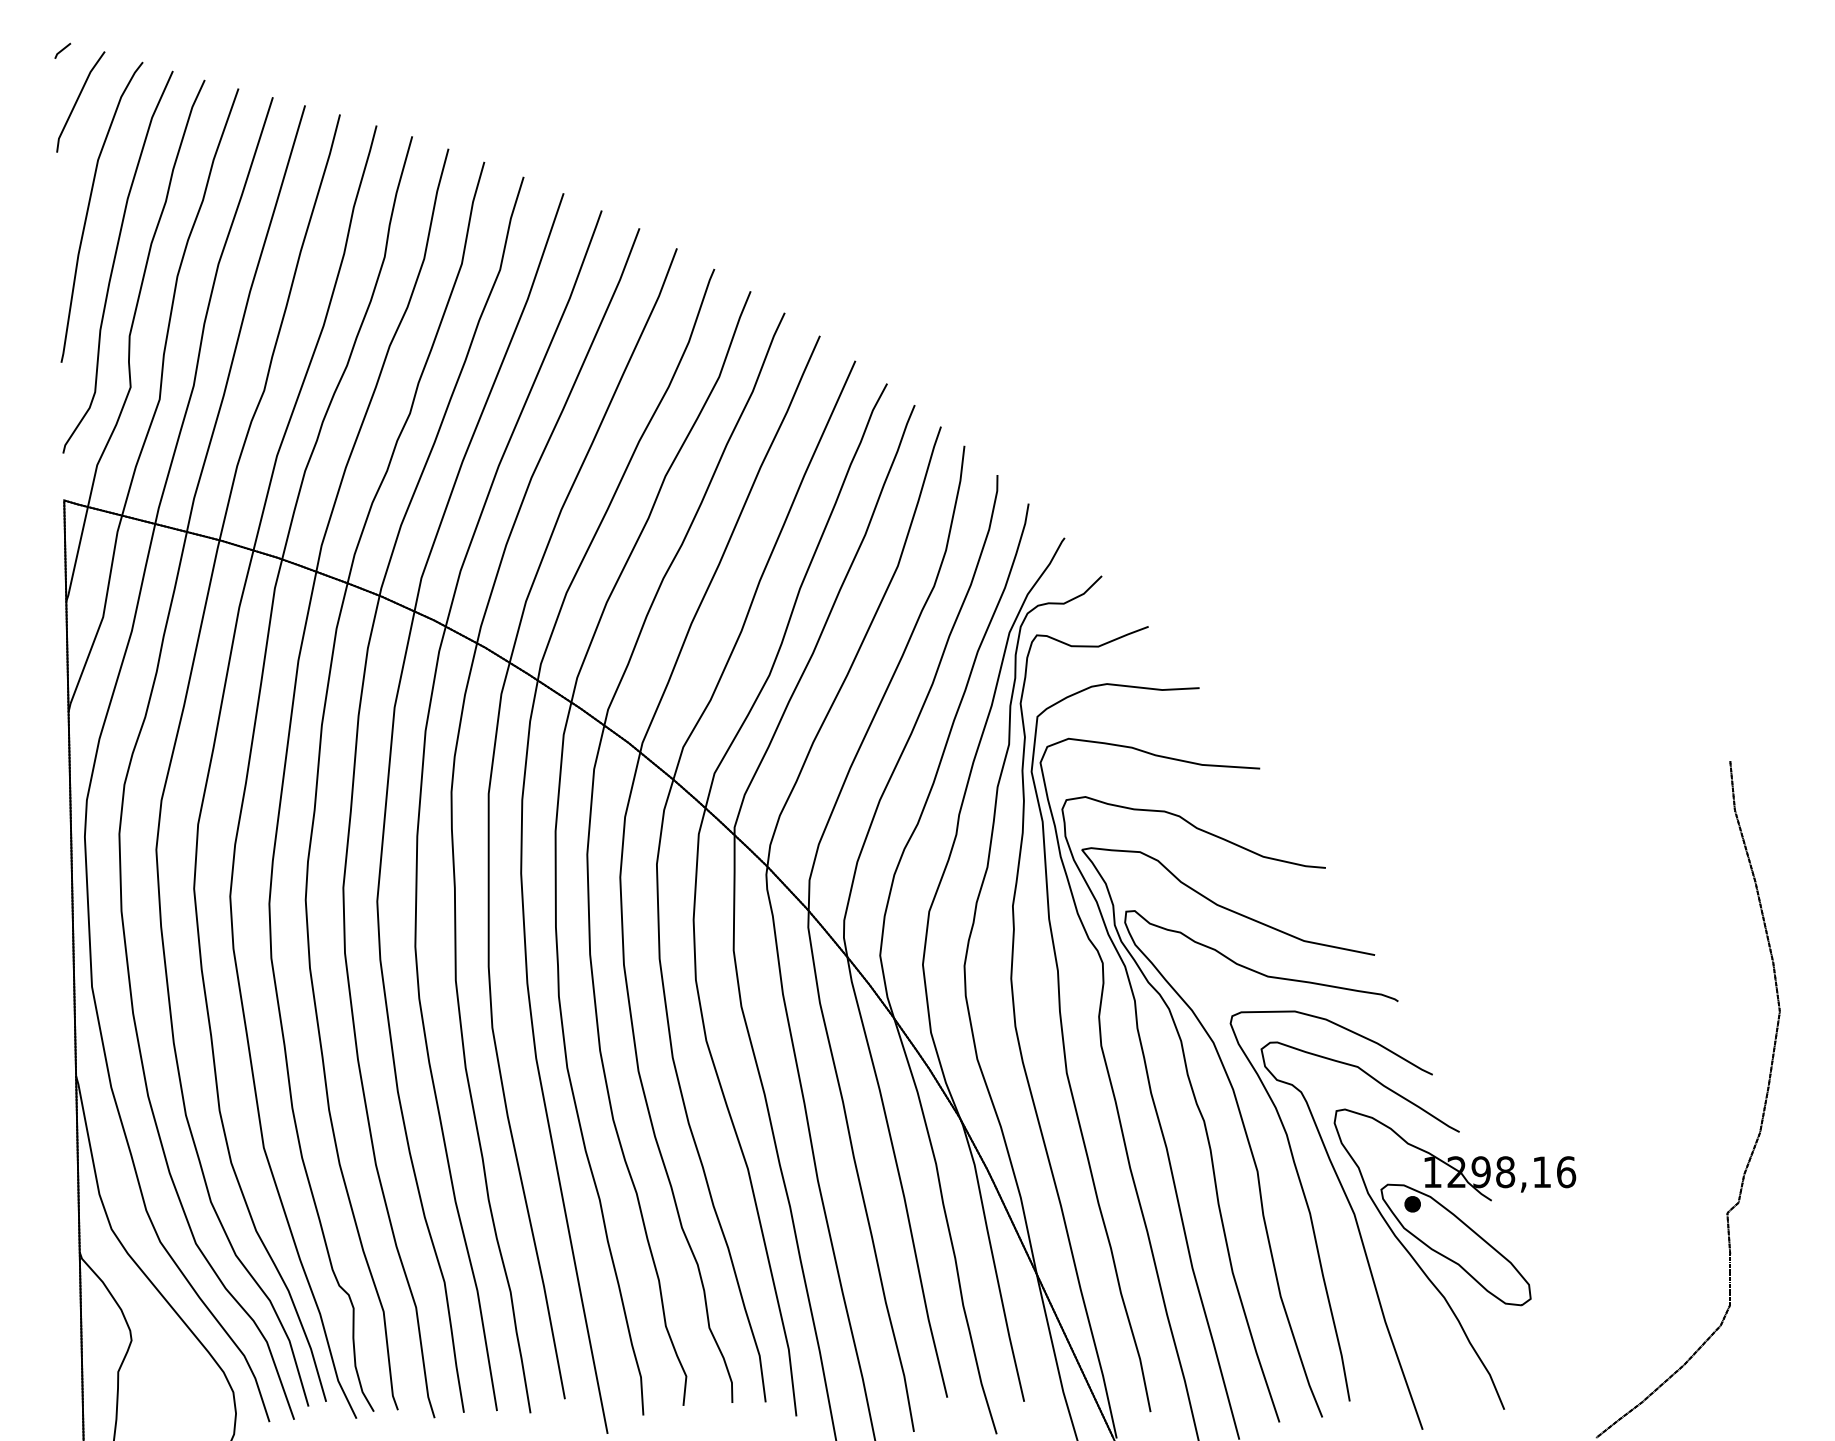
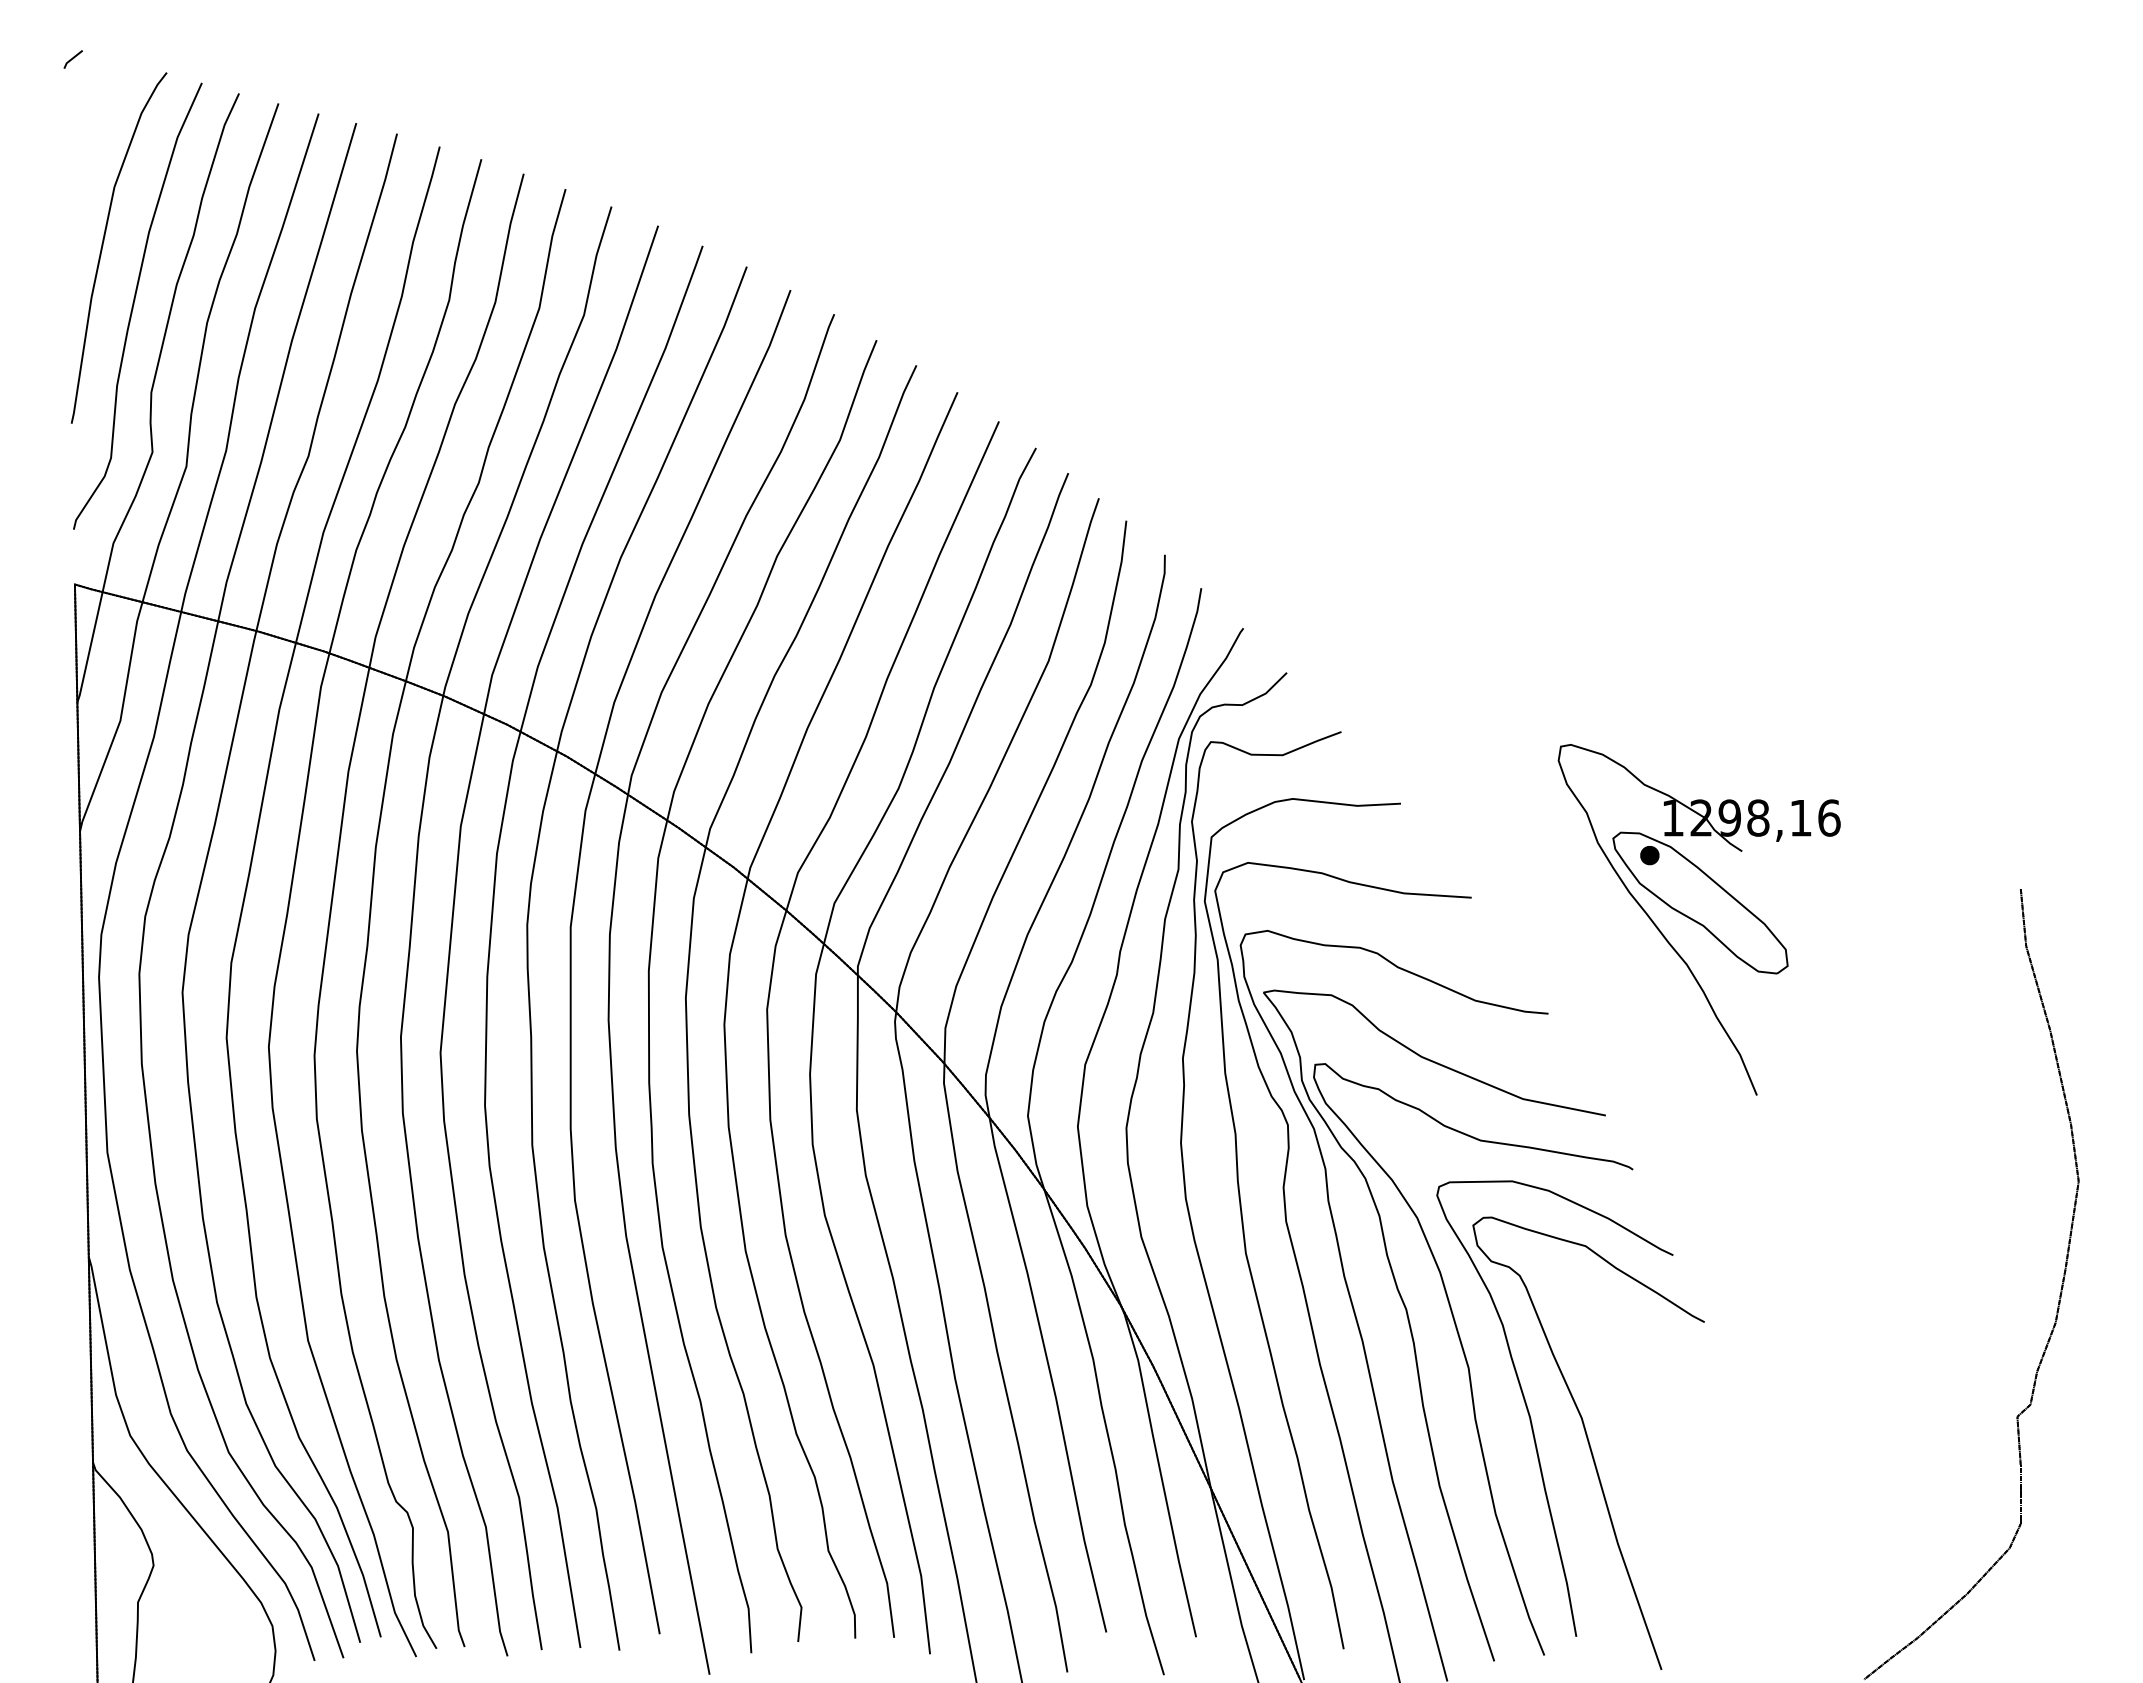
line: (77, 101) -> (90, 118), removed
part: (1454, 1259) -> (1698, 919), moved

